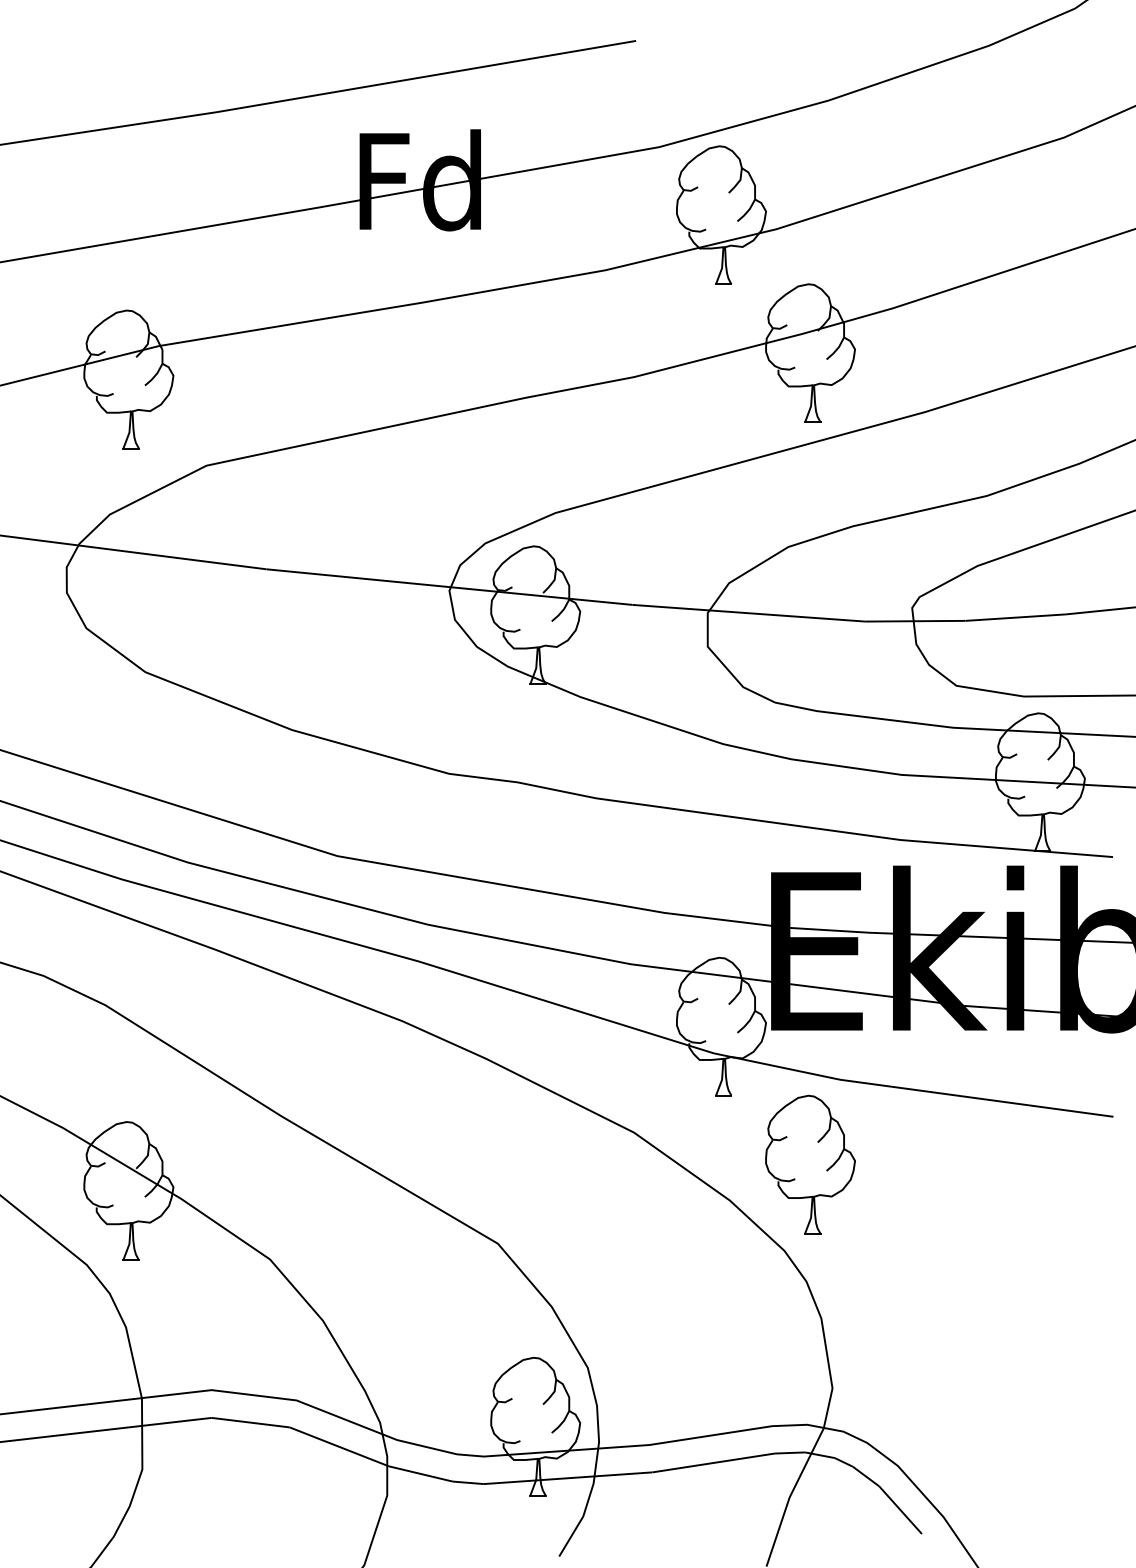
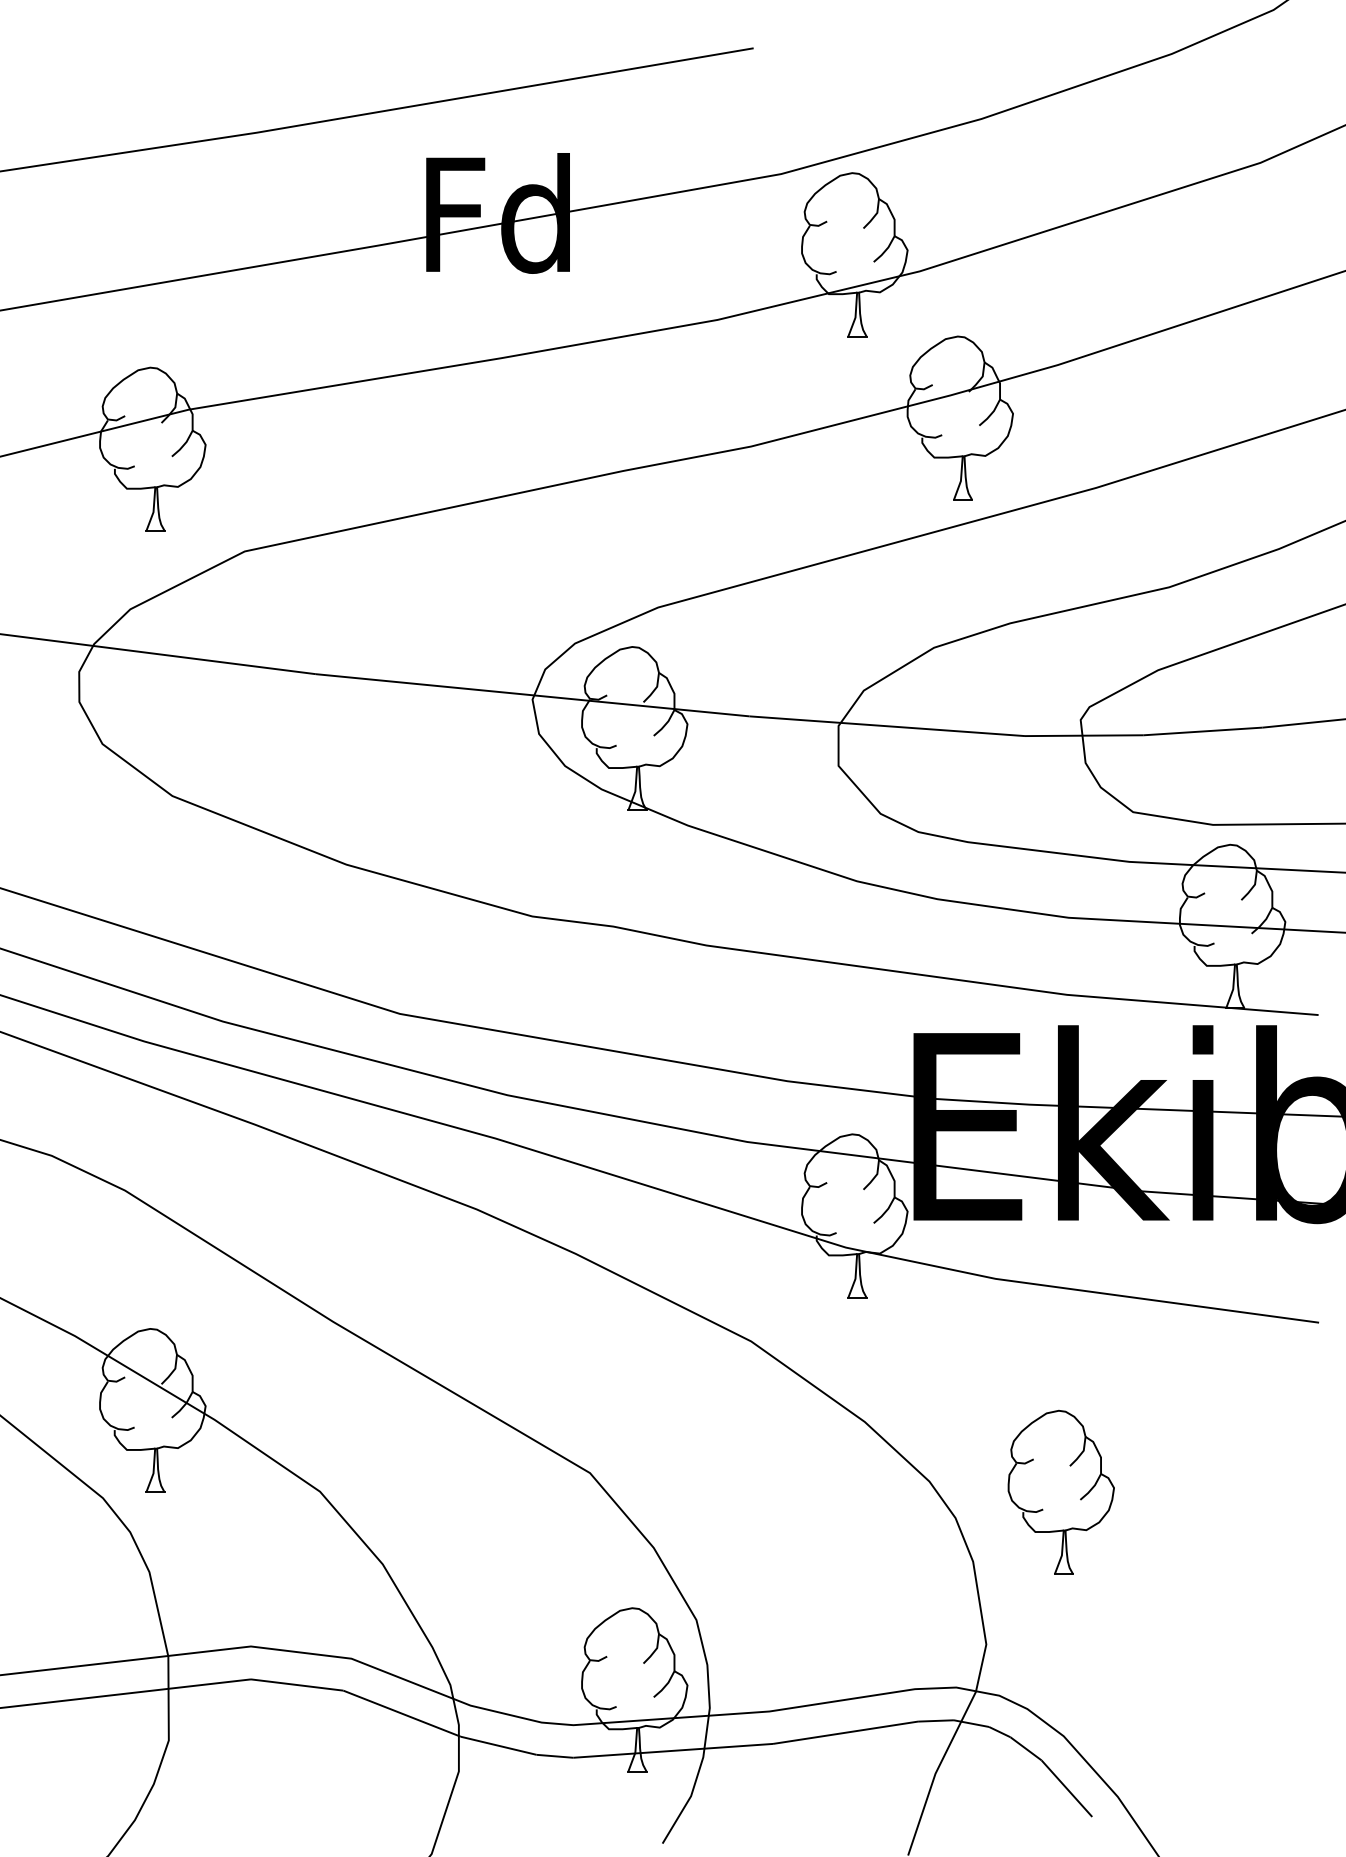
part: (809, 1163) -> (1060, 1491), moved

